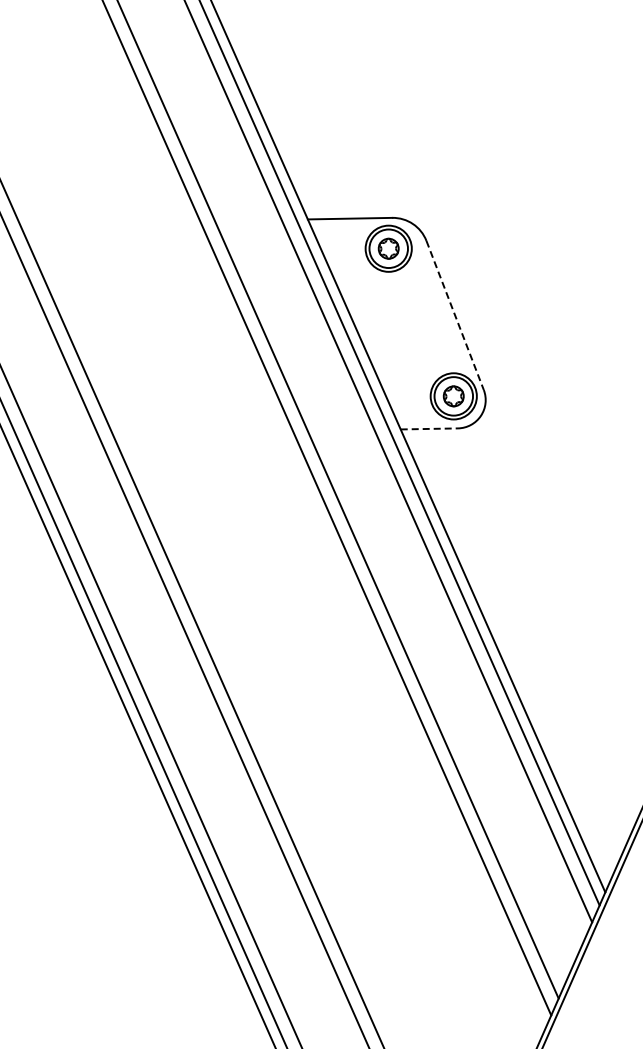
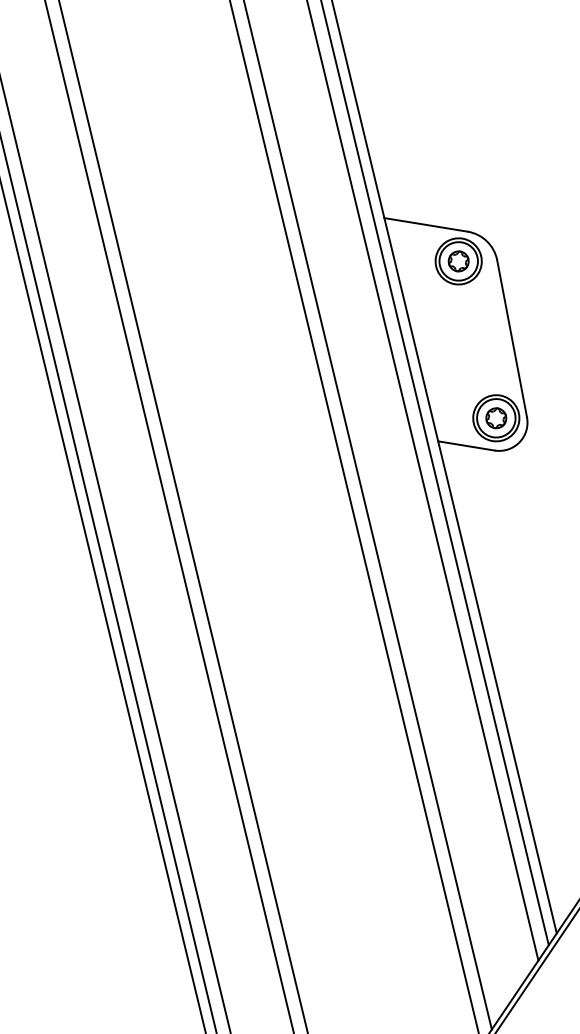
line: (455, 315) -> (512, 339), dashed -> solid
line: (429, 428) -> (466, 445), dashed -> solid

